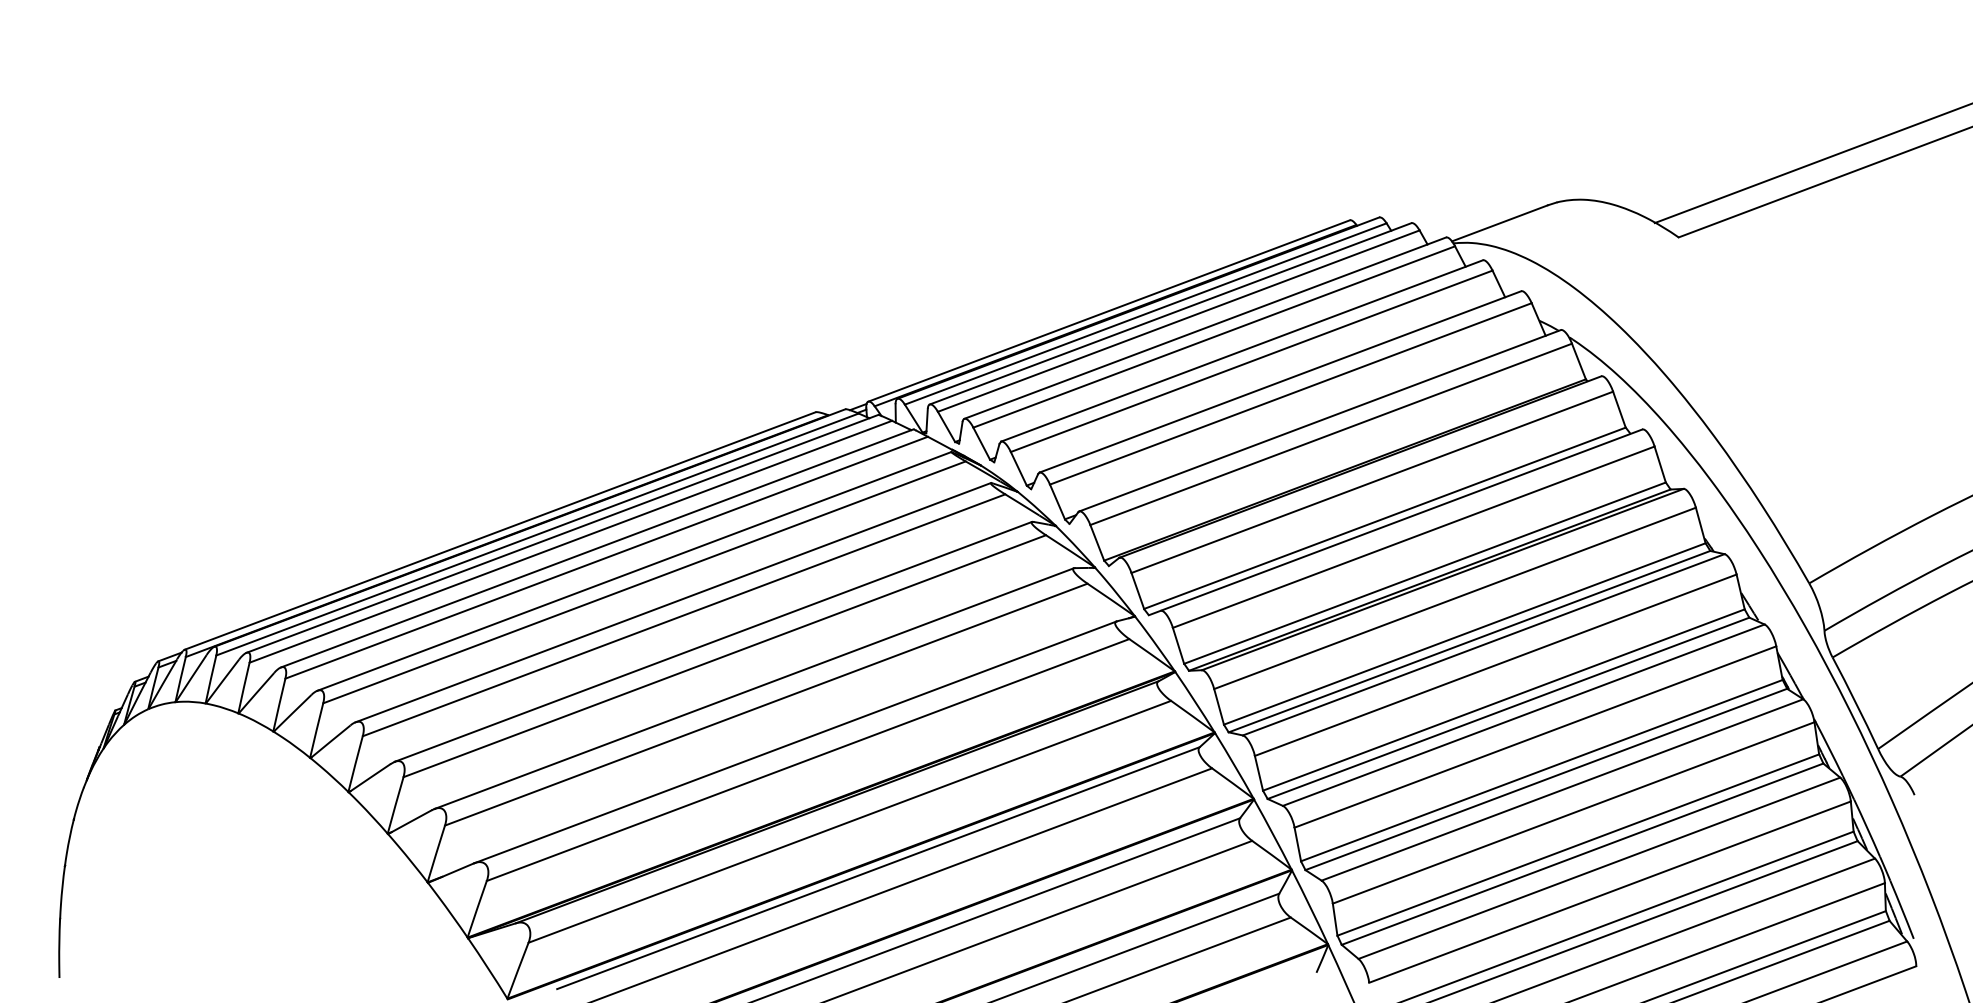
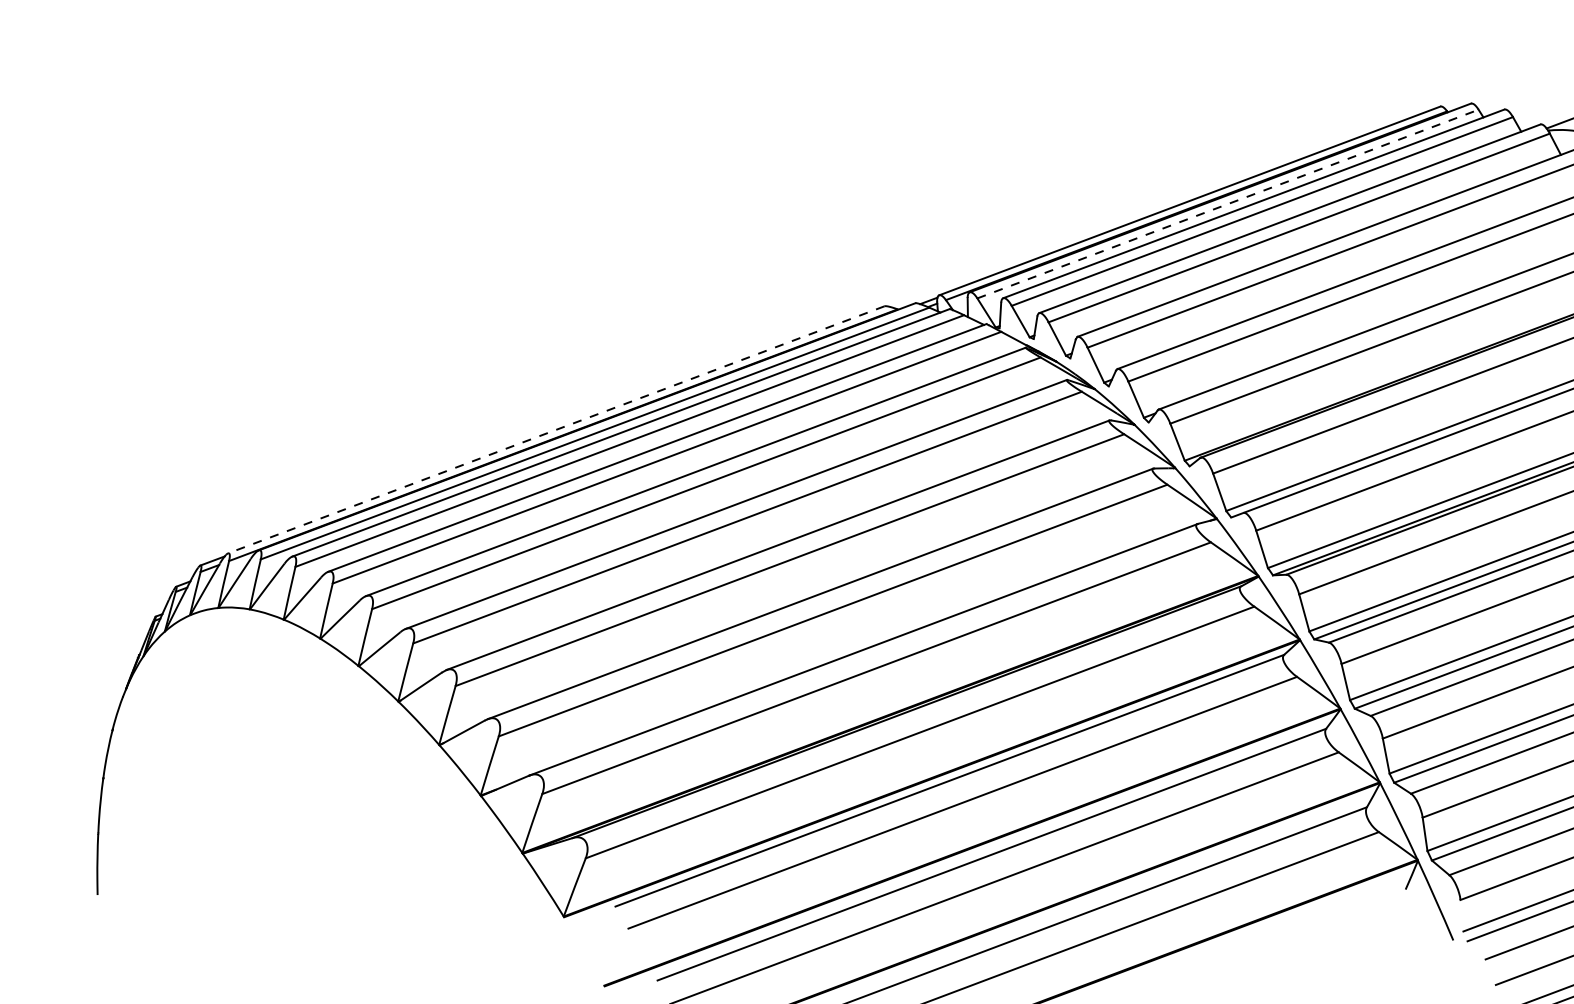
line: (1146, 313) -> (1228, 203), solid -> dashed
line: (499, 531) -> (555, 430), solid -> dashed

